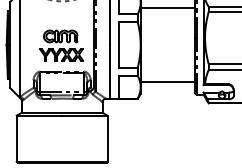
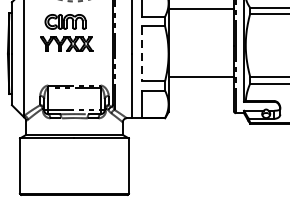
part: (61, 45) -> (66, 32), moved
line: (118, 45) -> (142, 54), solid -> dashed
line: (167, 82) -> (200, 77), moved

